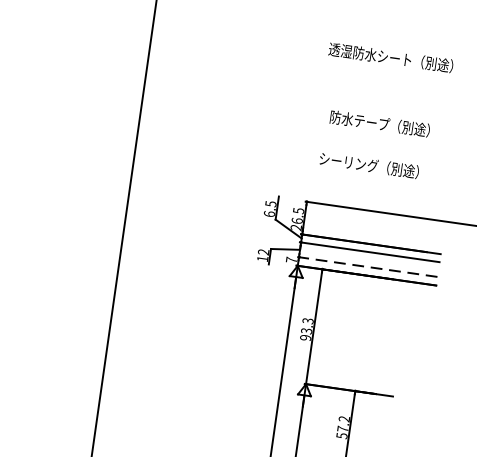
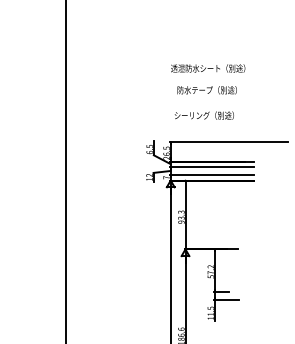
text: (391, 57) -> (208, 68), moved
line: (366, 267) -> (211, 175), dashed -> solid

